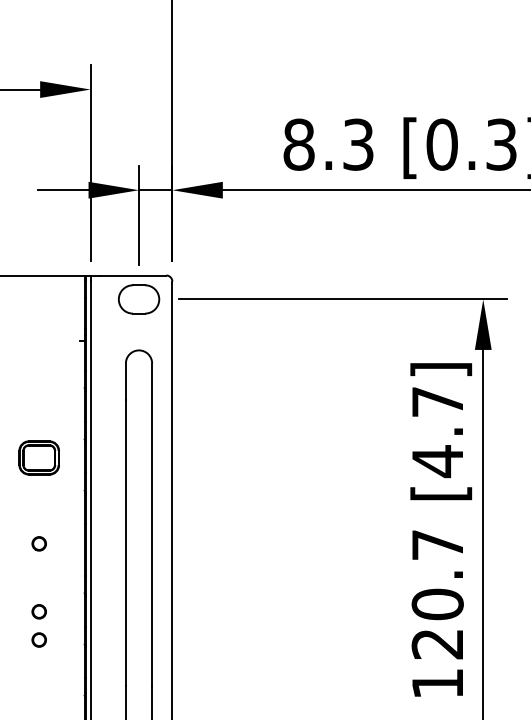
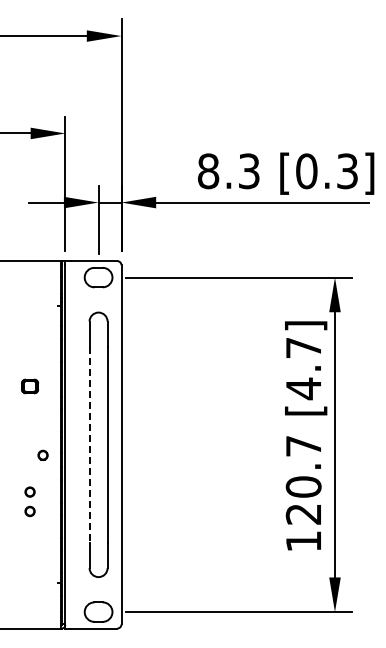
part: (38, 458) -> (29, 386), size x0.6
part: (38, 542) -> (42, 454), moved
line: (125, 543) -> (89, 445), solid -> dashed

